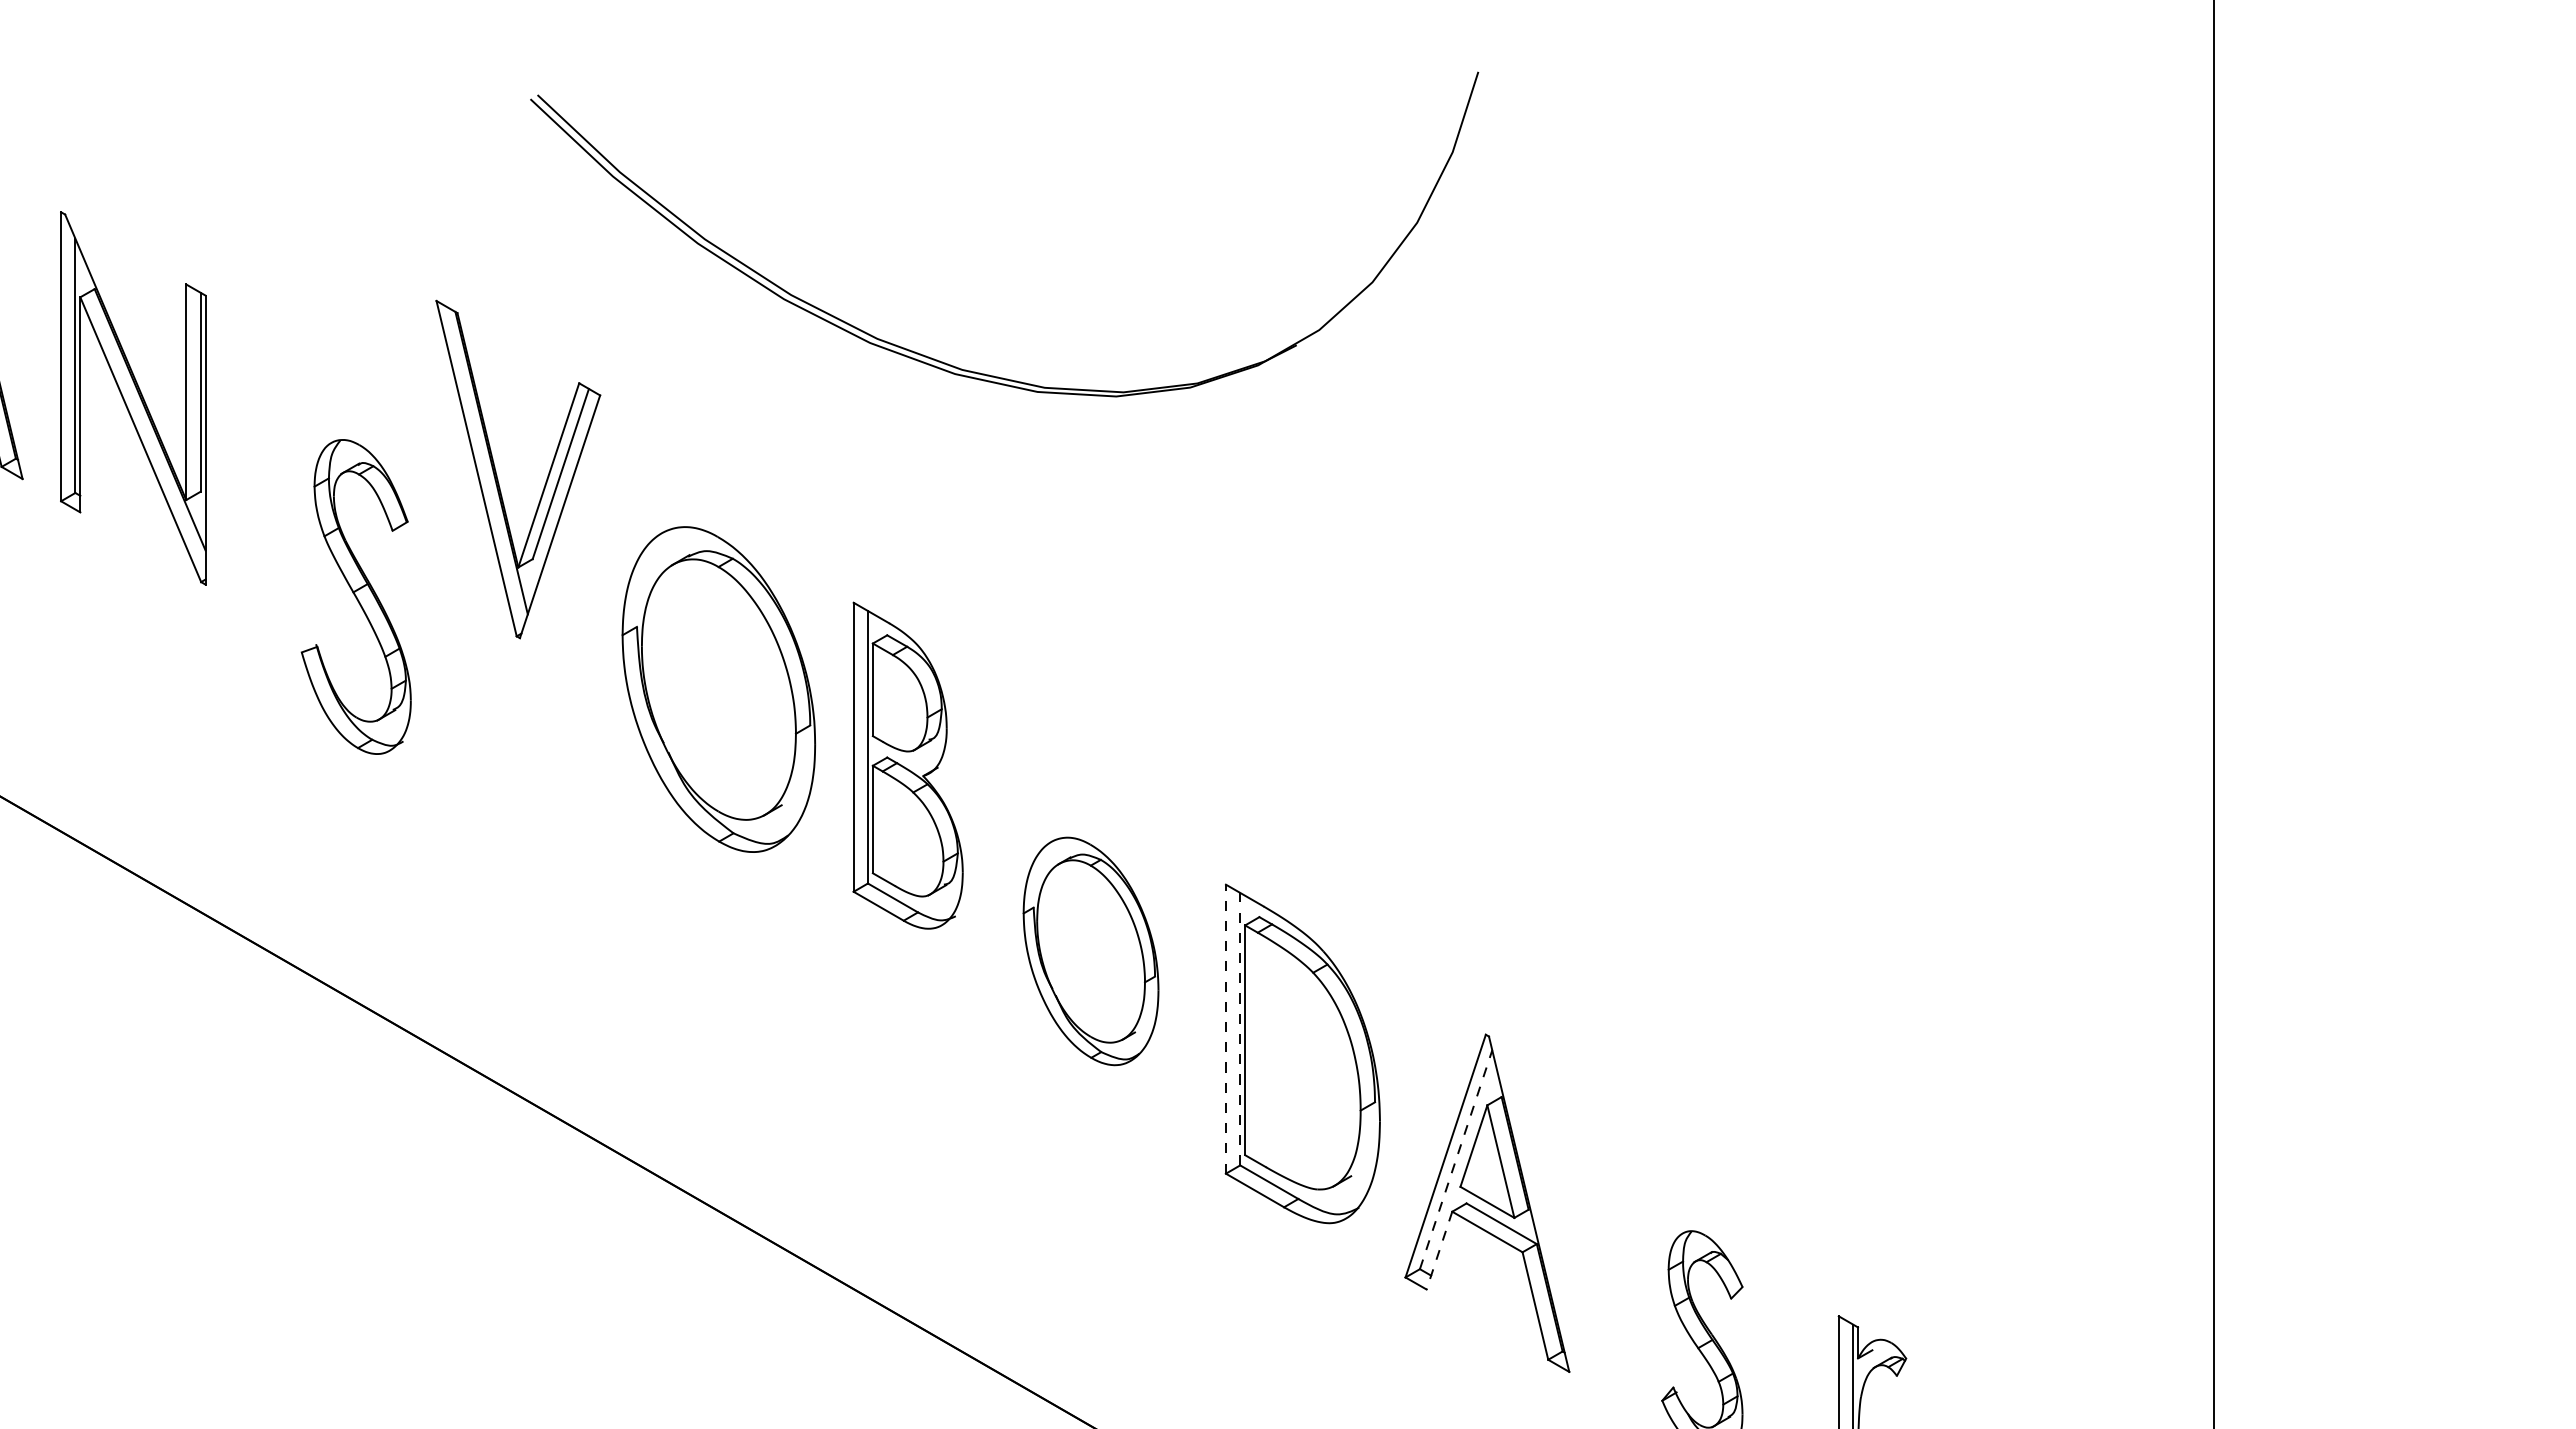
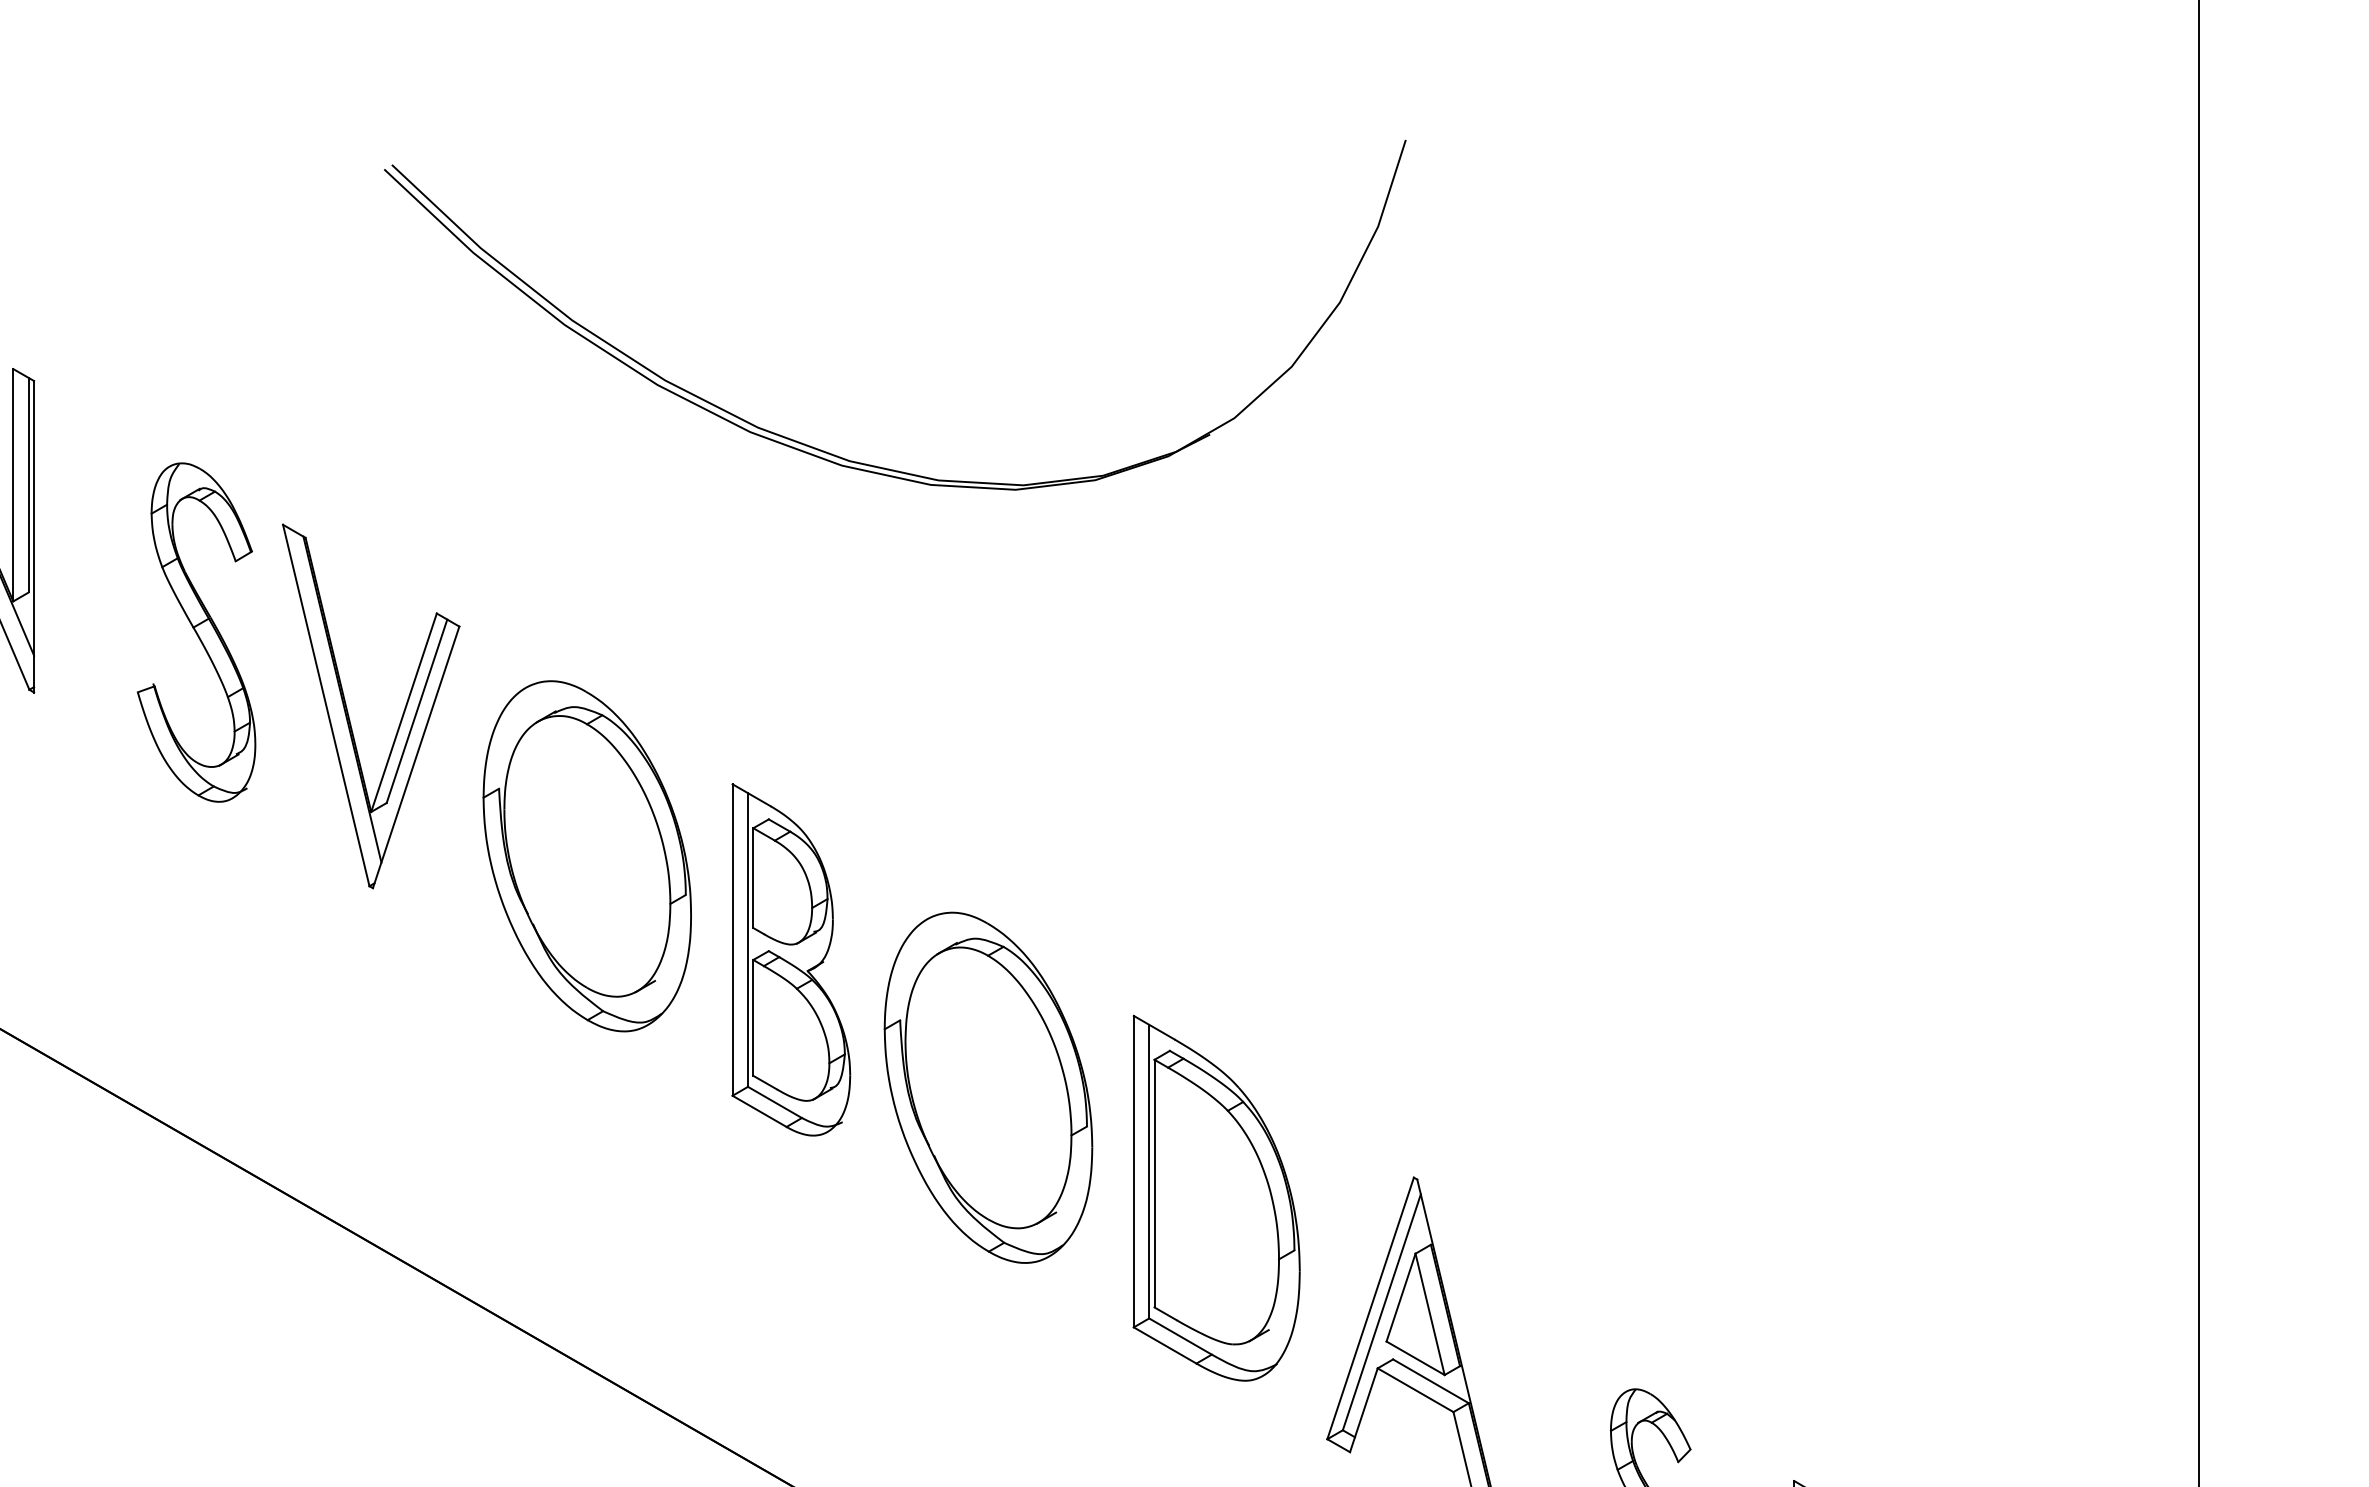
part: (497, 475) -> (348, 712), moved
part: (355, 596) -> (195, 632), moved
part: (718, 689) -> (586, 856), moved
part: (907, 765) -> (790, 959), moved
part: (1090, 951) -> (987, 1087), size x1.43
line: (1240, 1028) -> (1149, 1170), dashed -> solid
line: (1225, 1029) -> (1133, 1171), dashed -> solid
line: (1456, 1159) -> (1382, 1312), dashed -> solid
line: (1439, 1250) -> (1363, 1410), dashed -> solid

